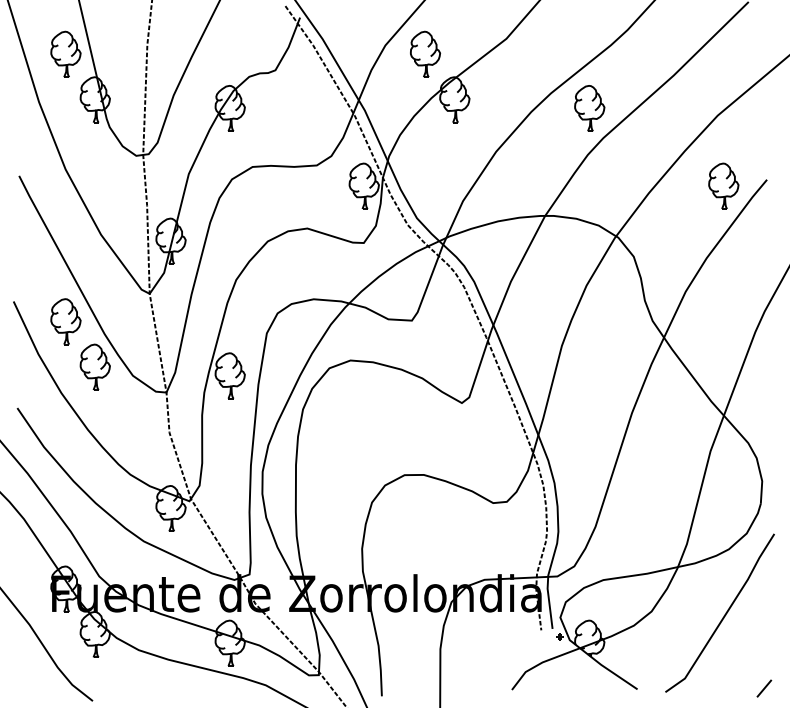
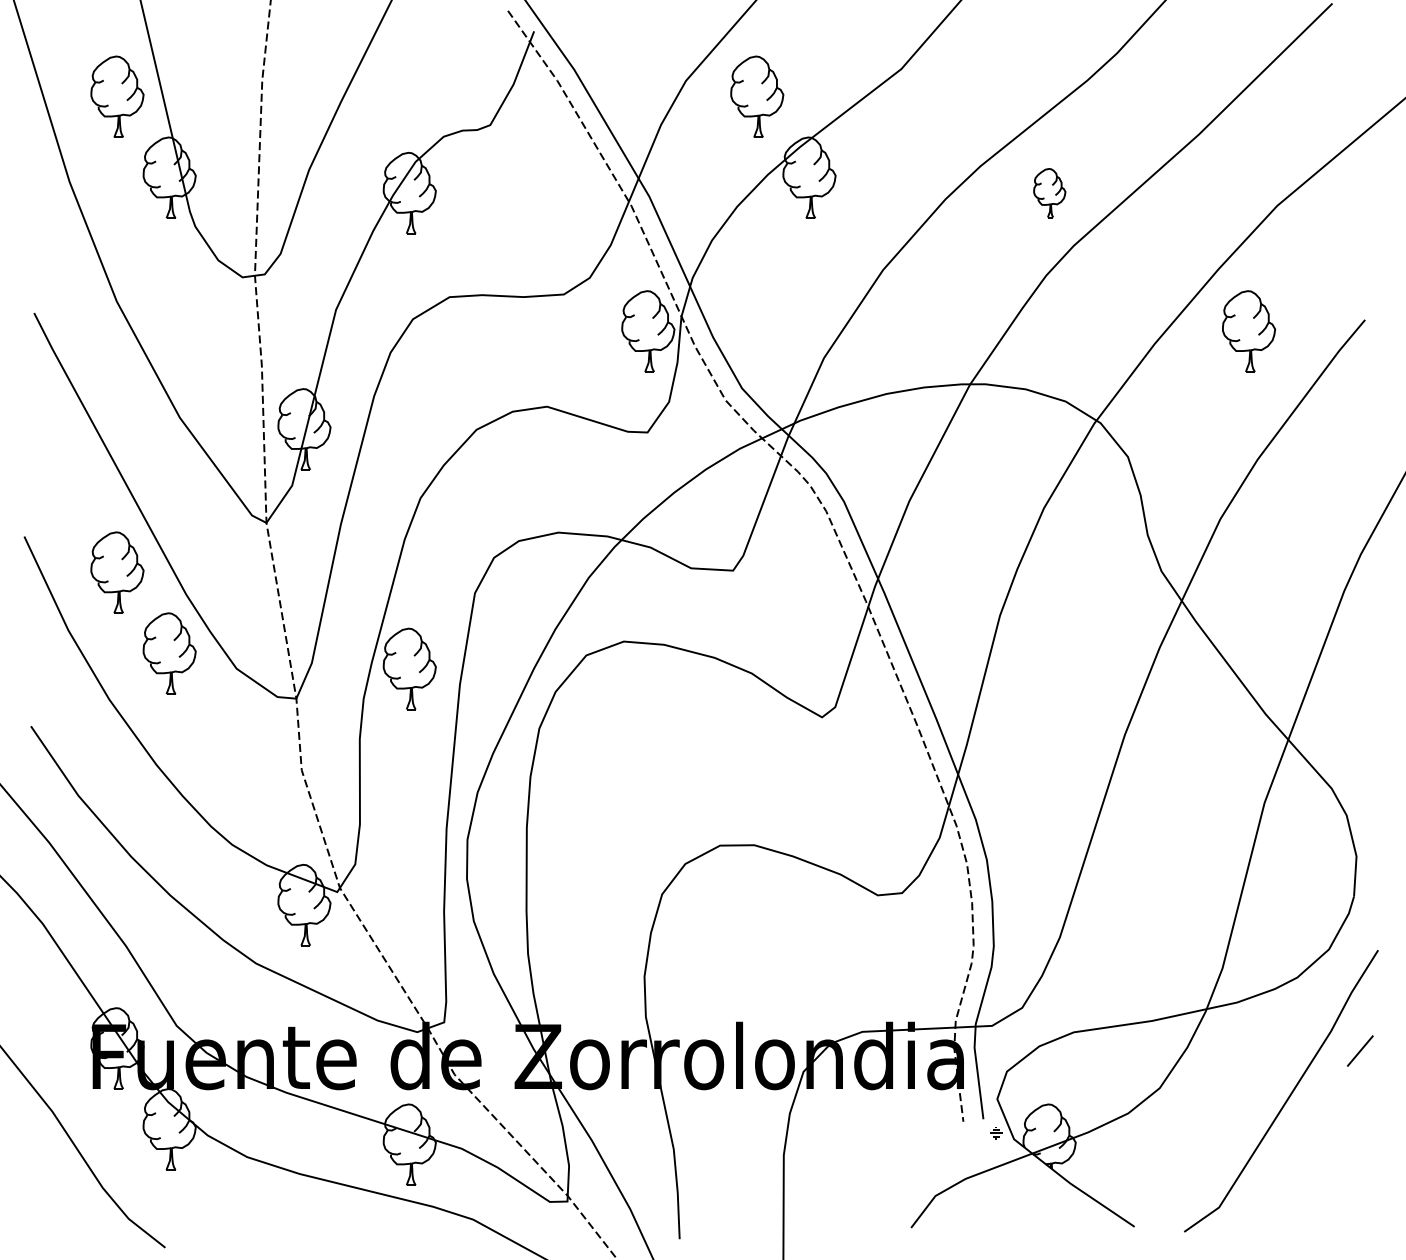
part: (589, 108) -> (1049, 193), size x0.6
part: (723, 185) -> (1248, 330), moved
line: (764, 688) -> (1360, 1050), moved

